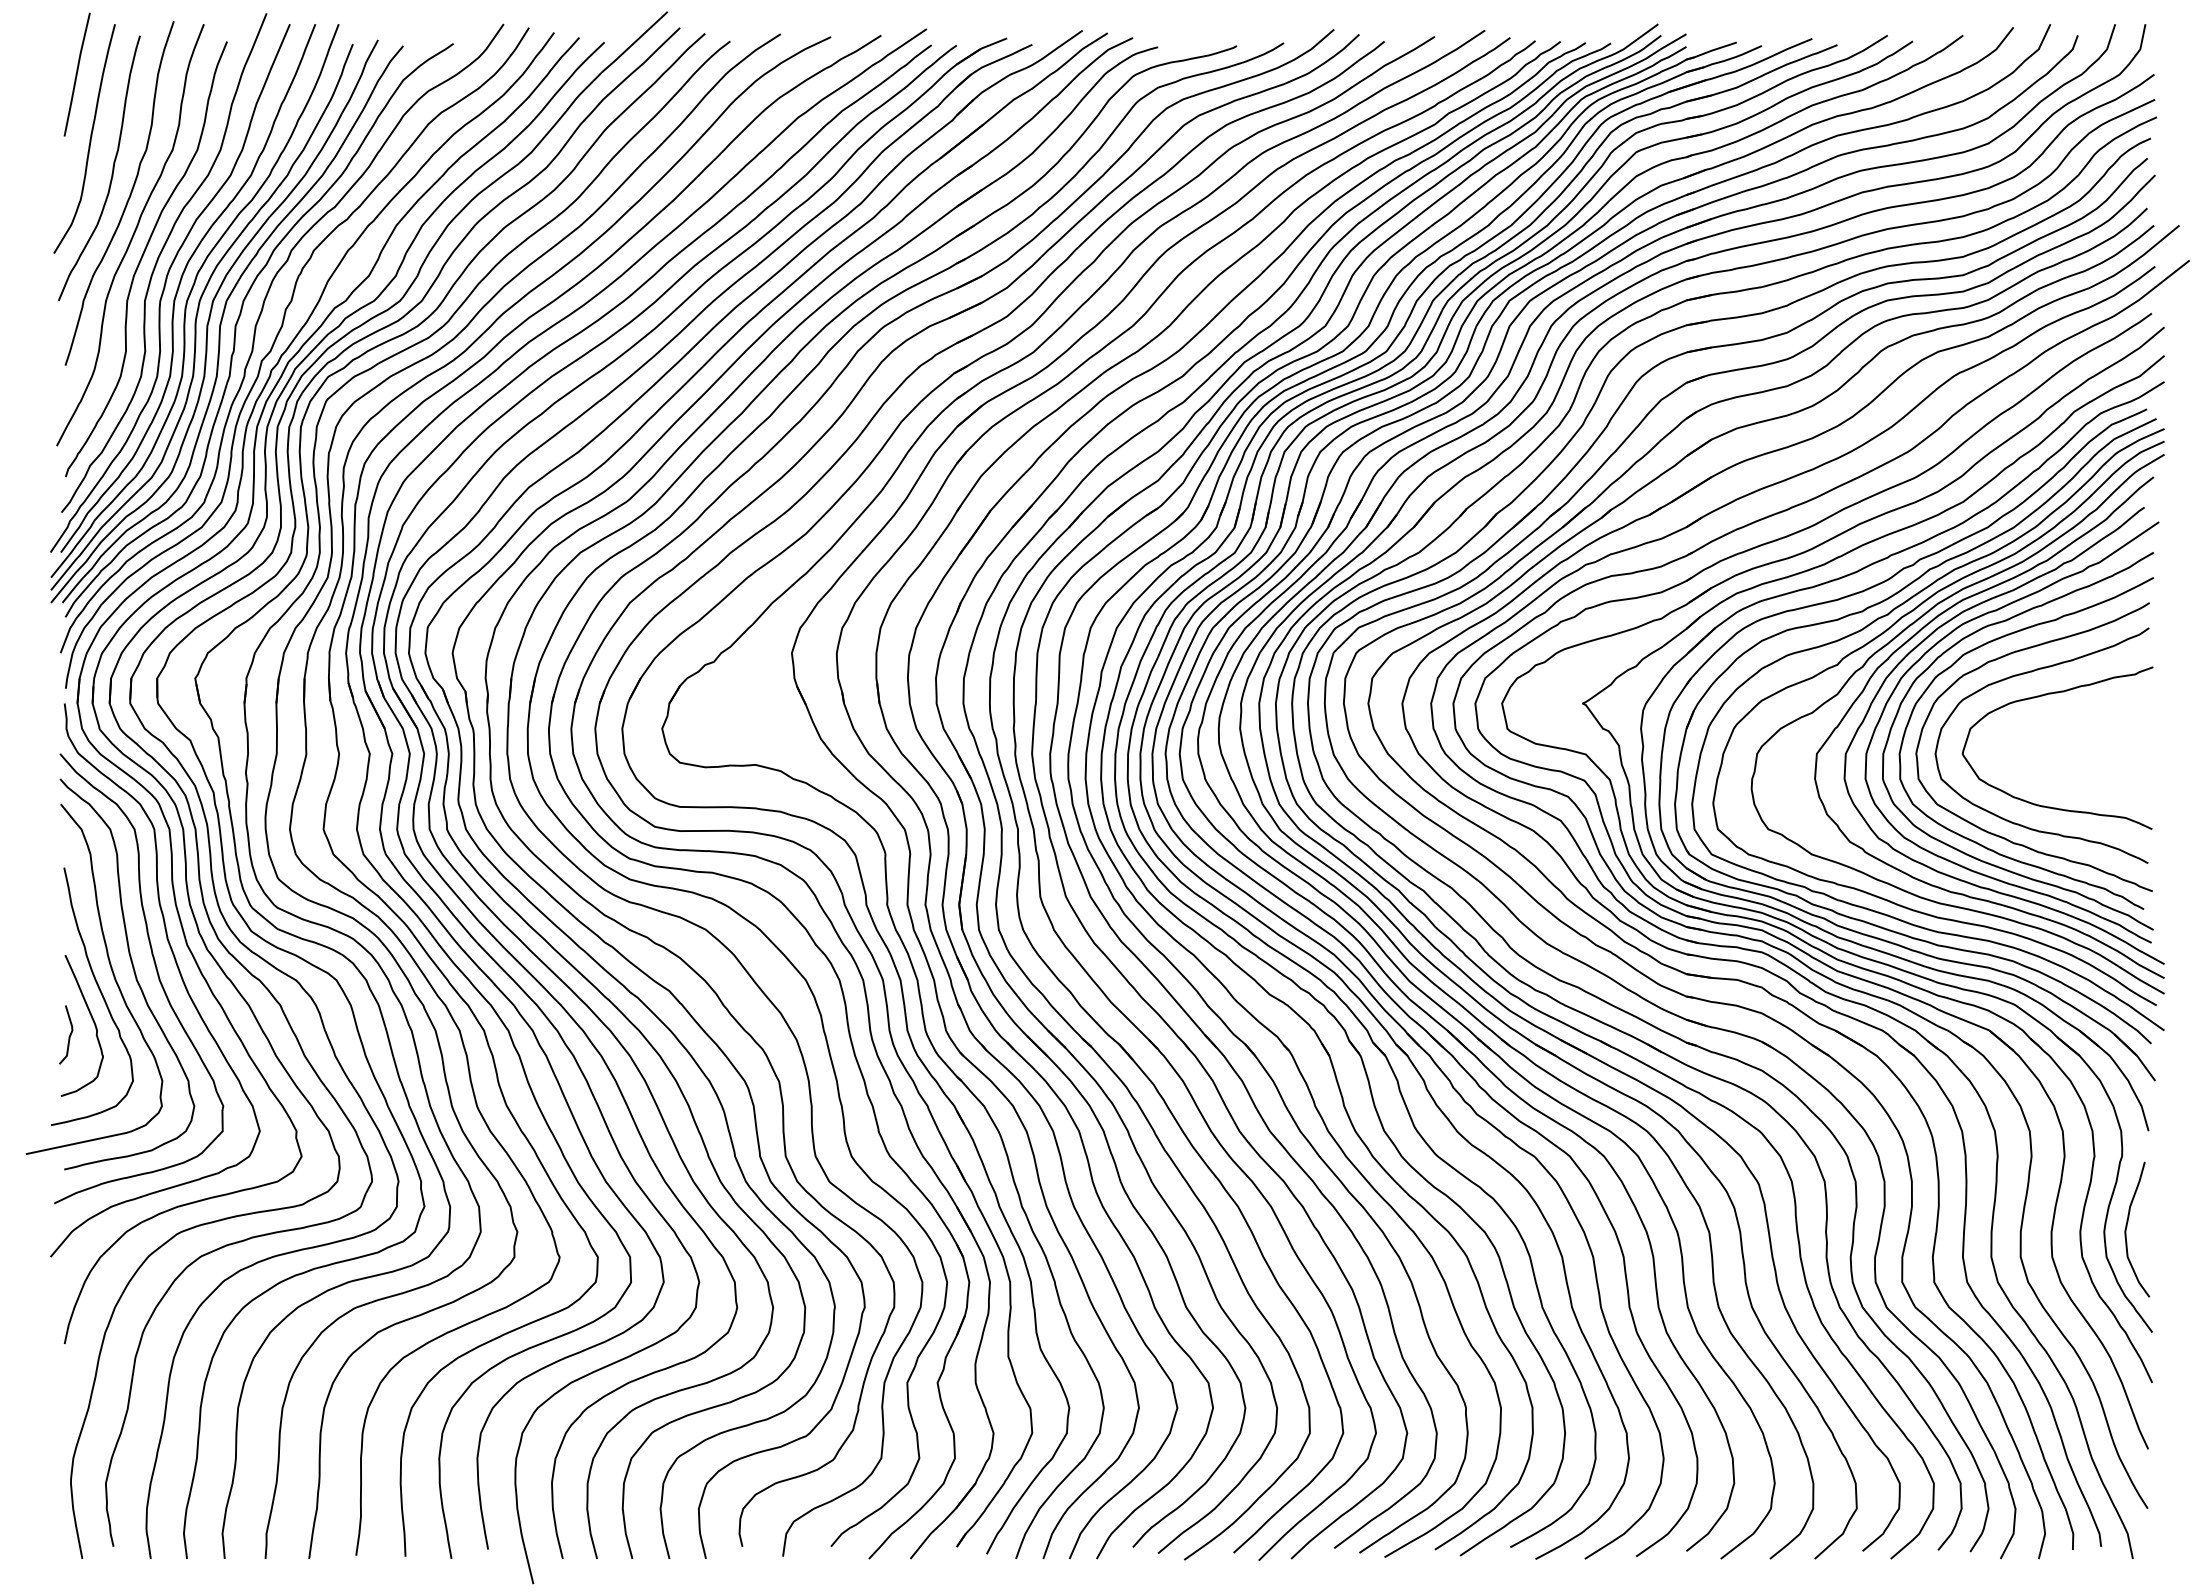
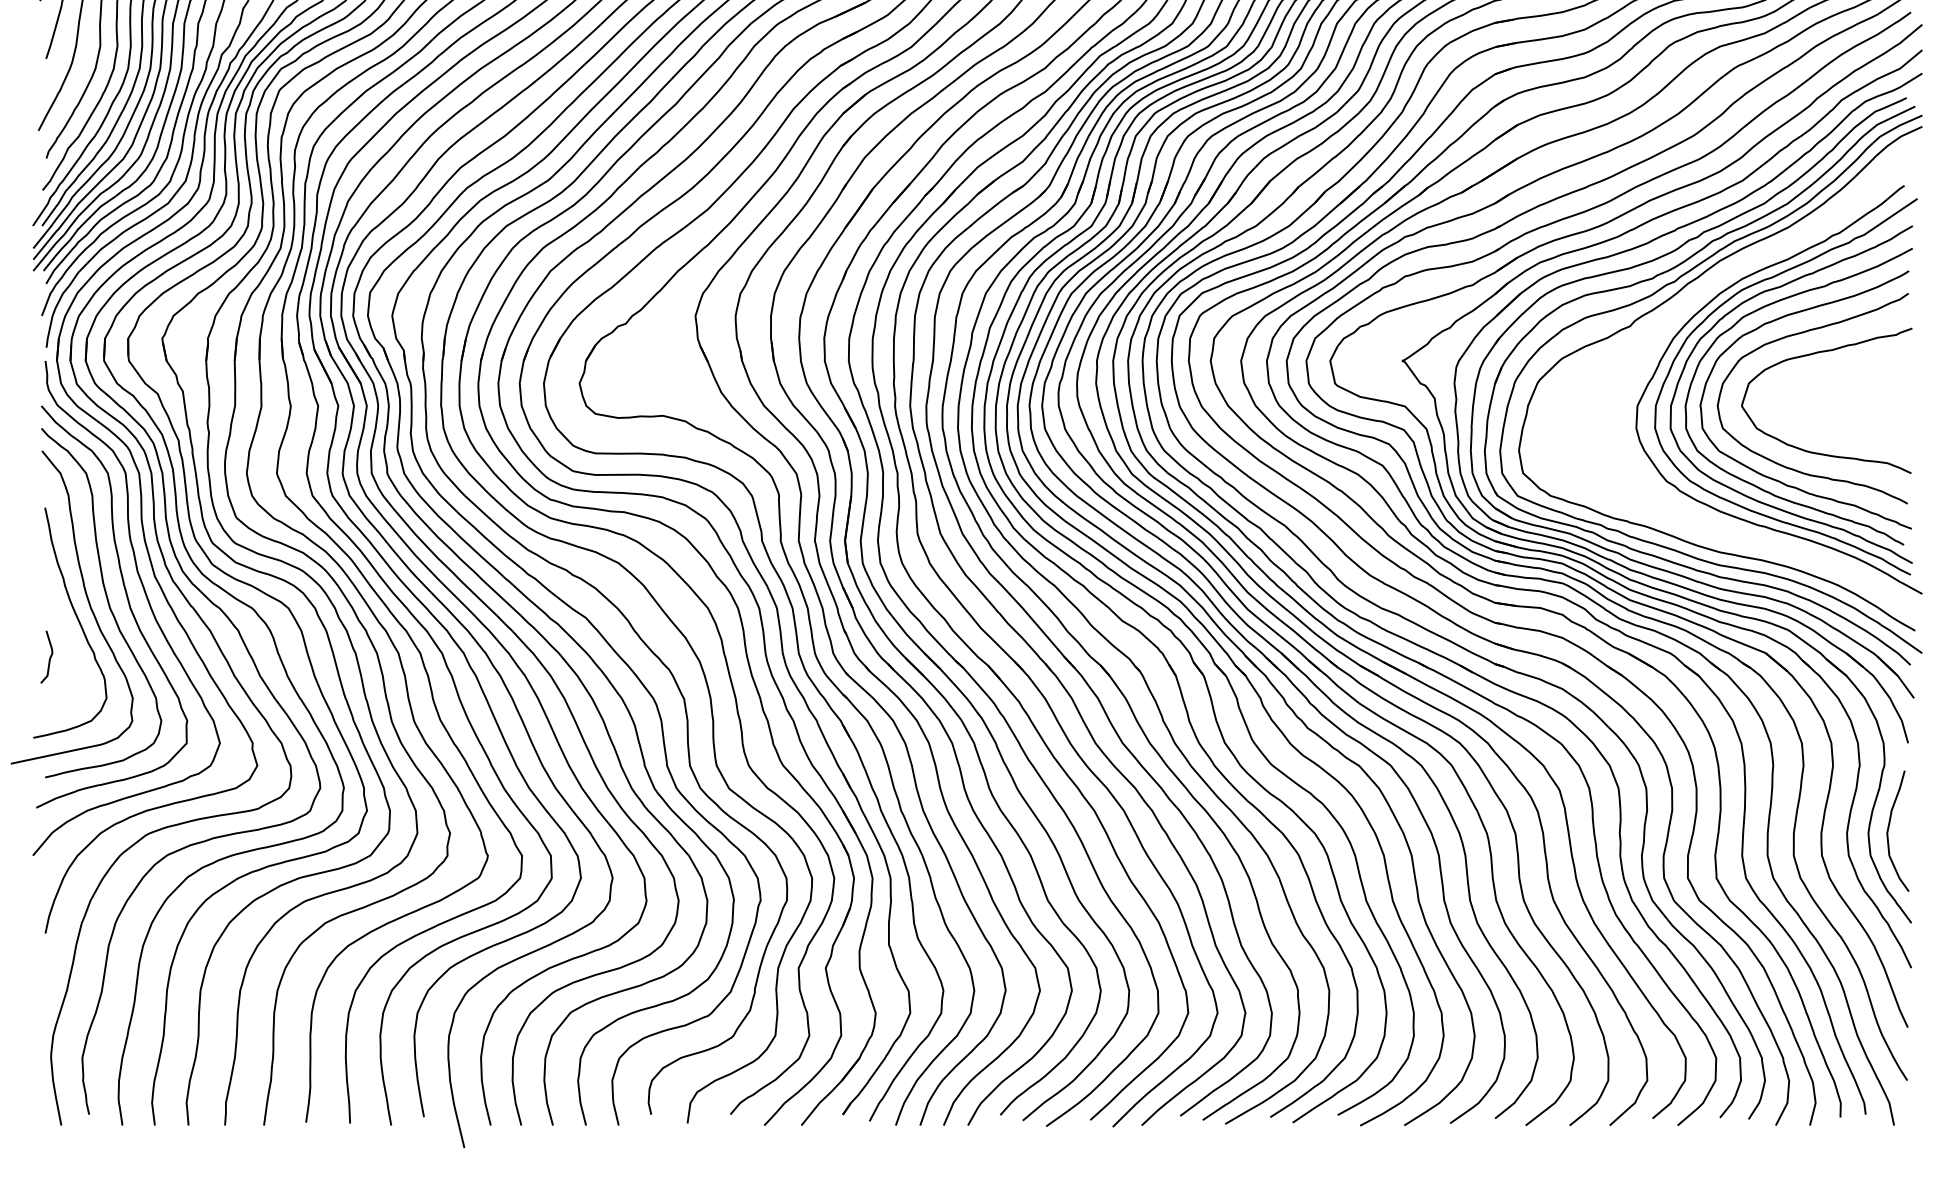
part: (1890, 657) -> (1677, 319), removed
curve: (92, 1020) -> (70, 644), removed

